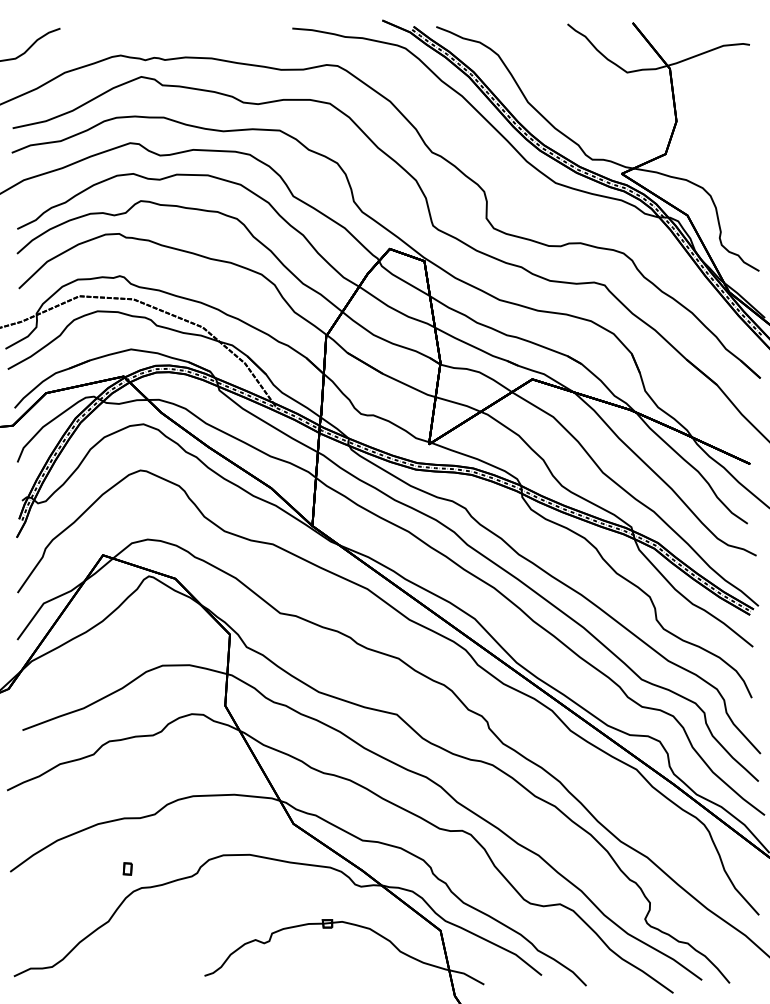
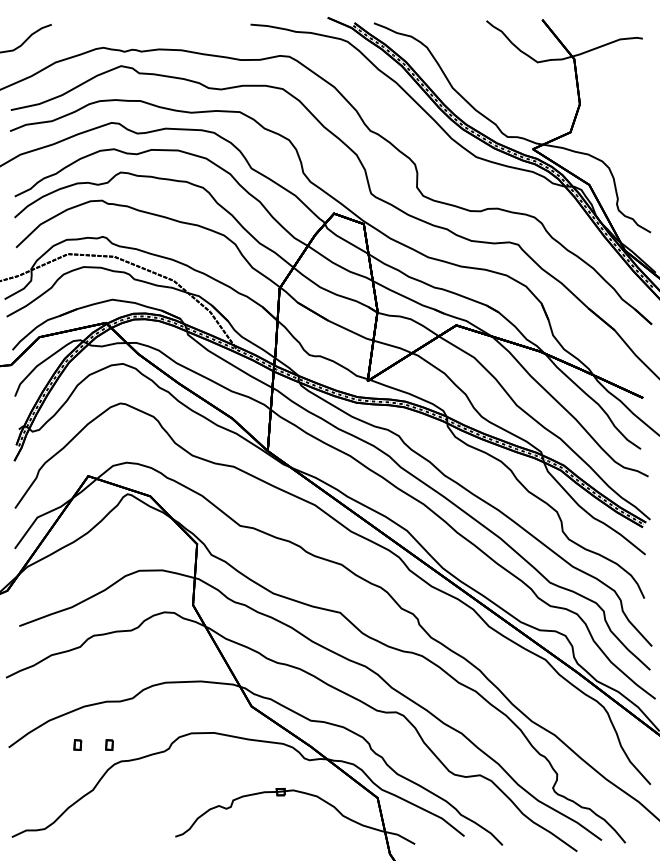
part: (90, 868) -> (77, 744), added

